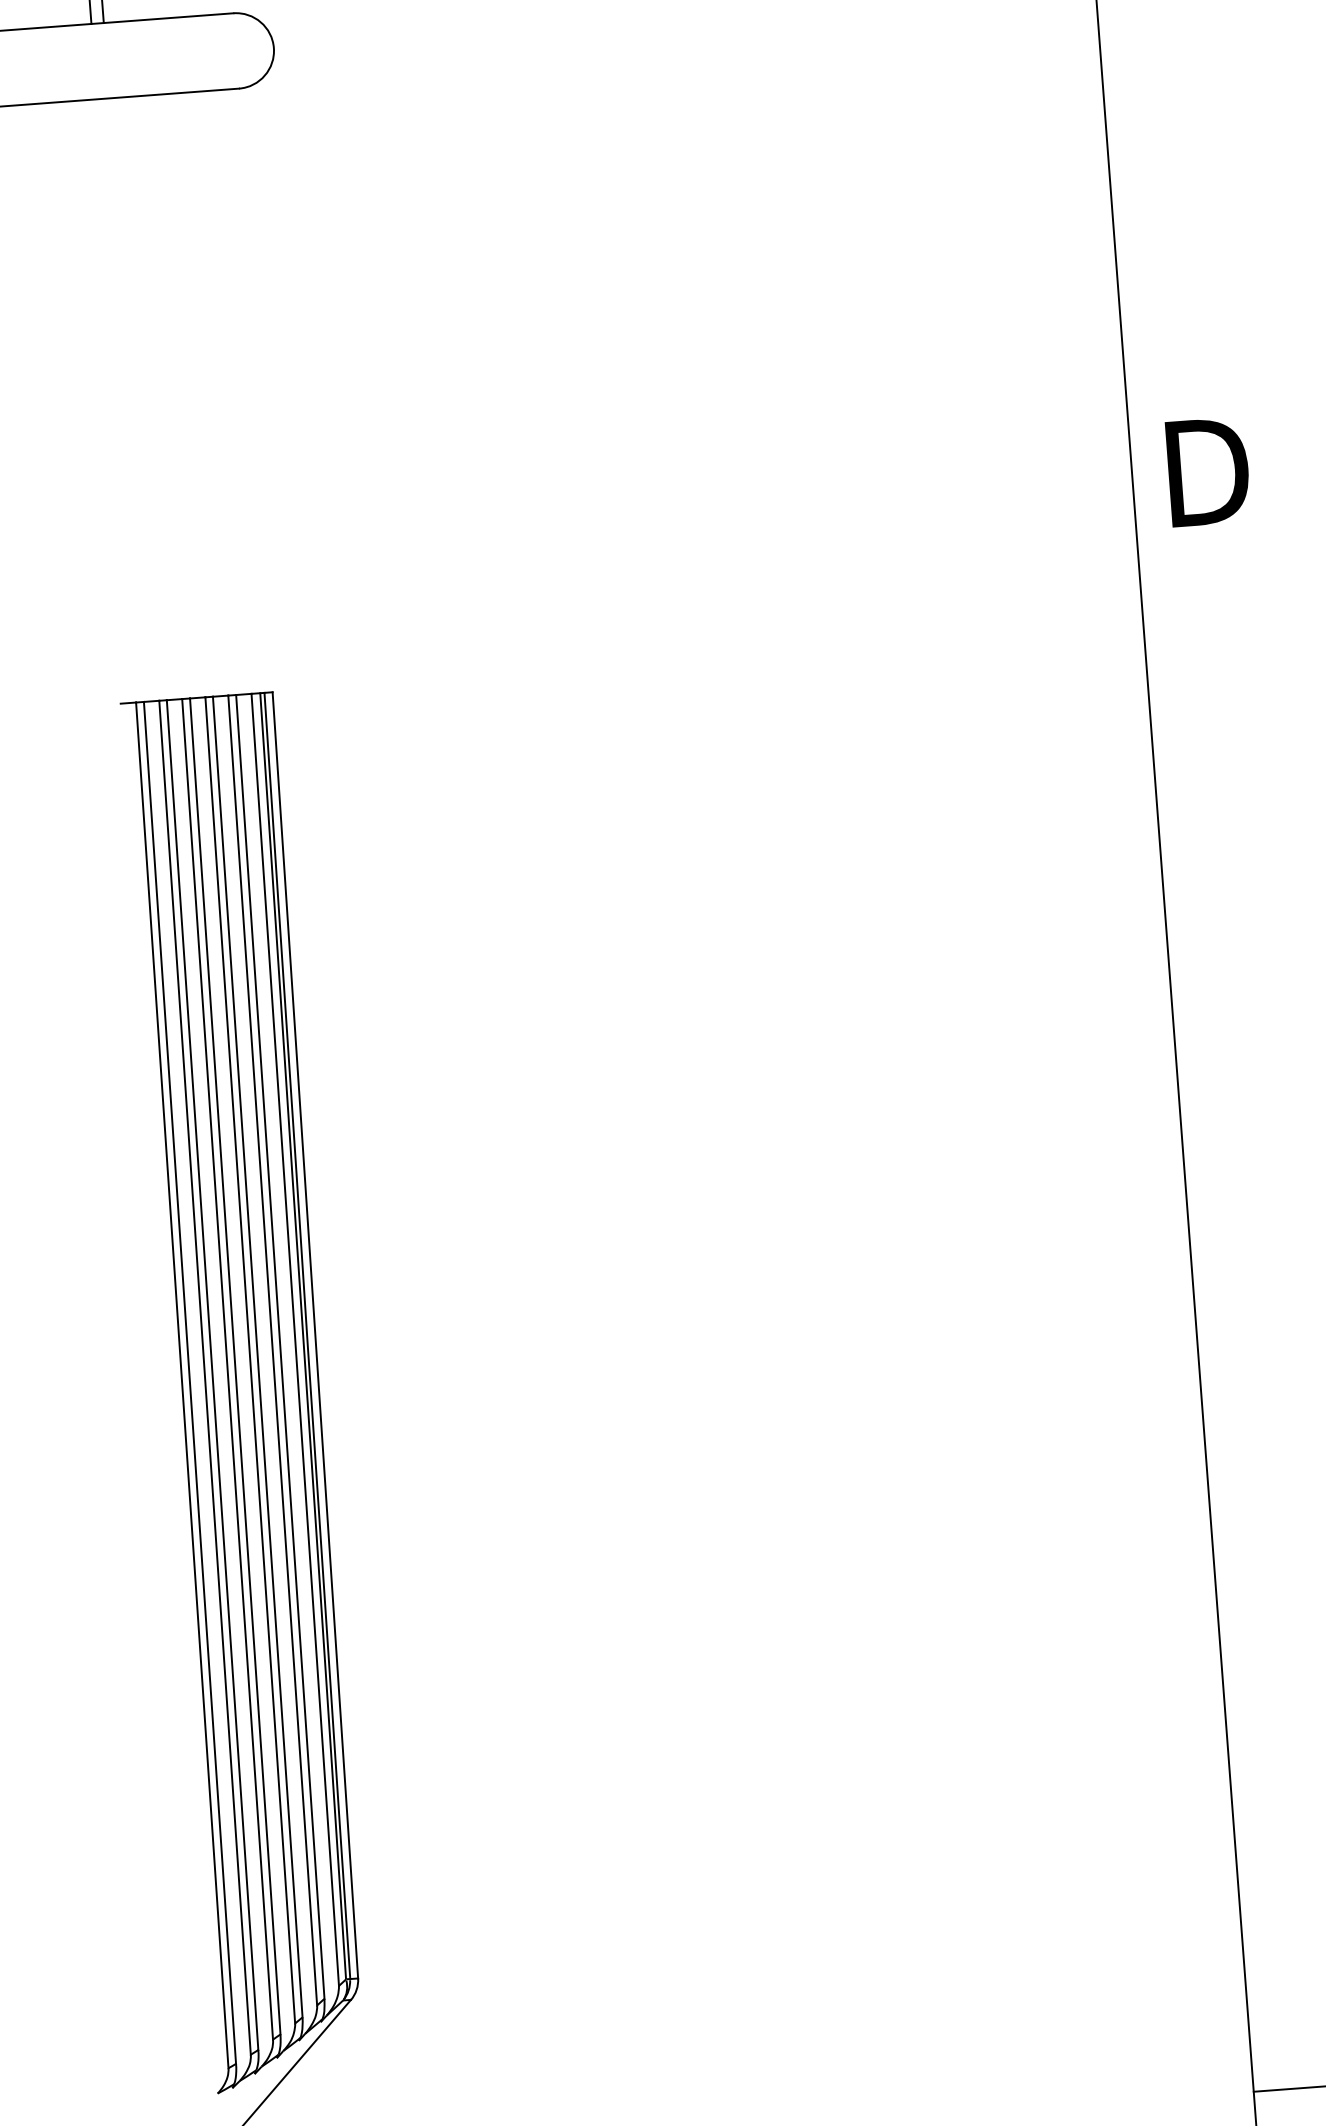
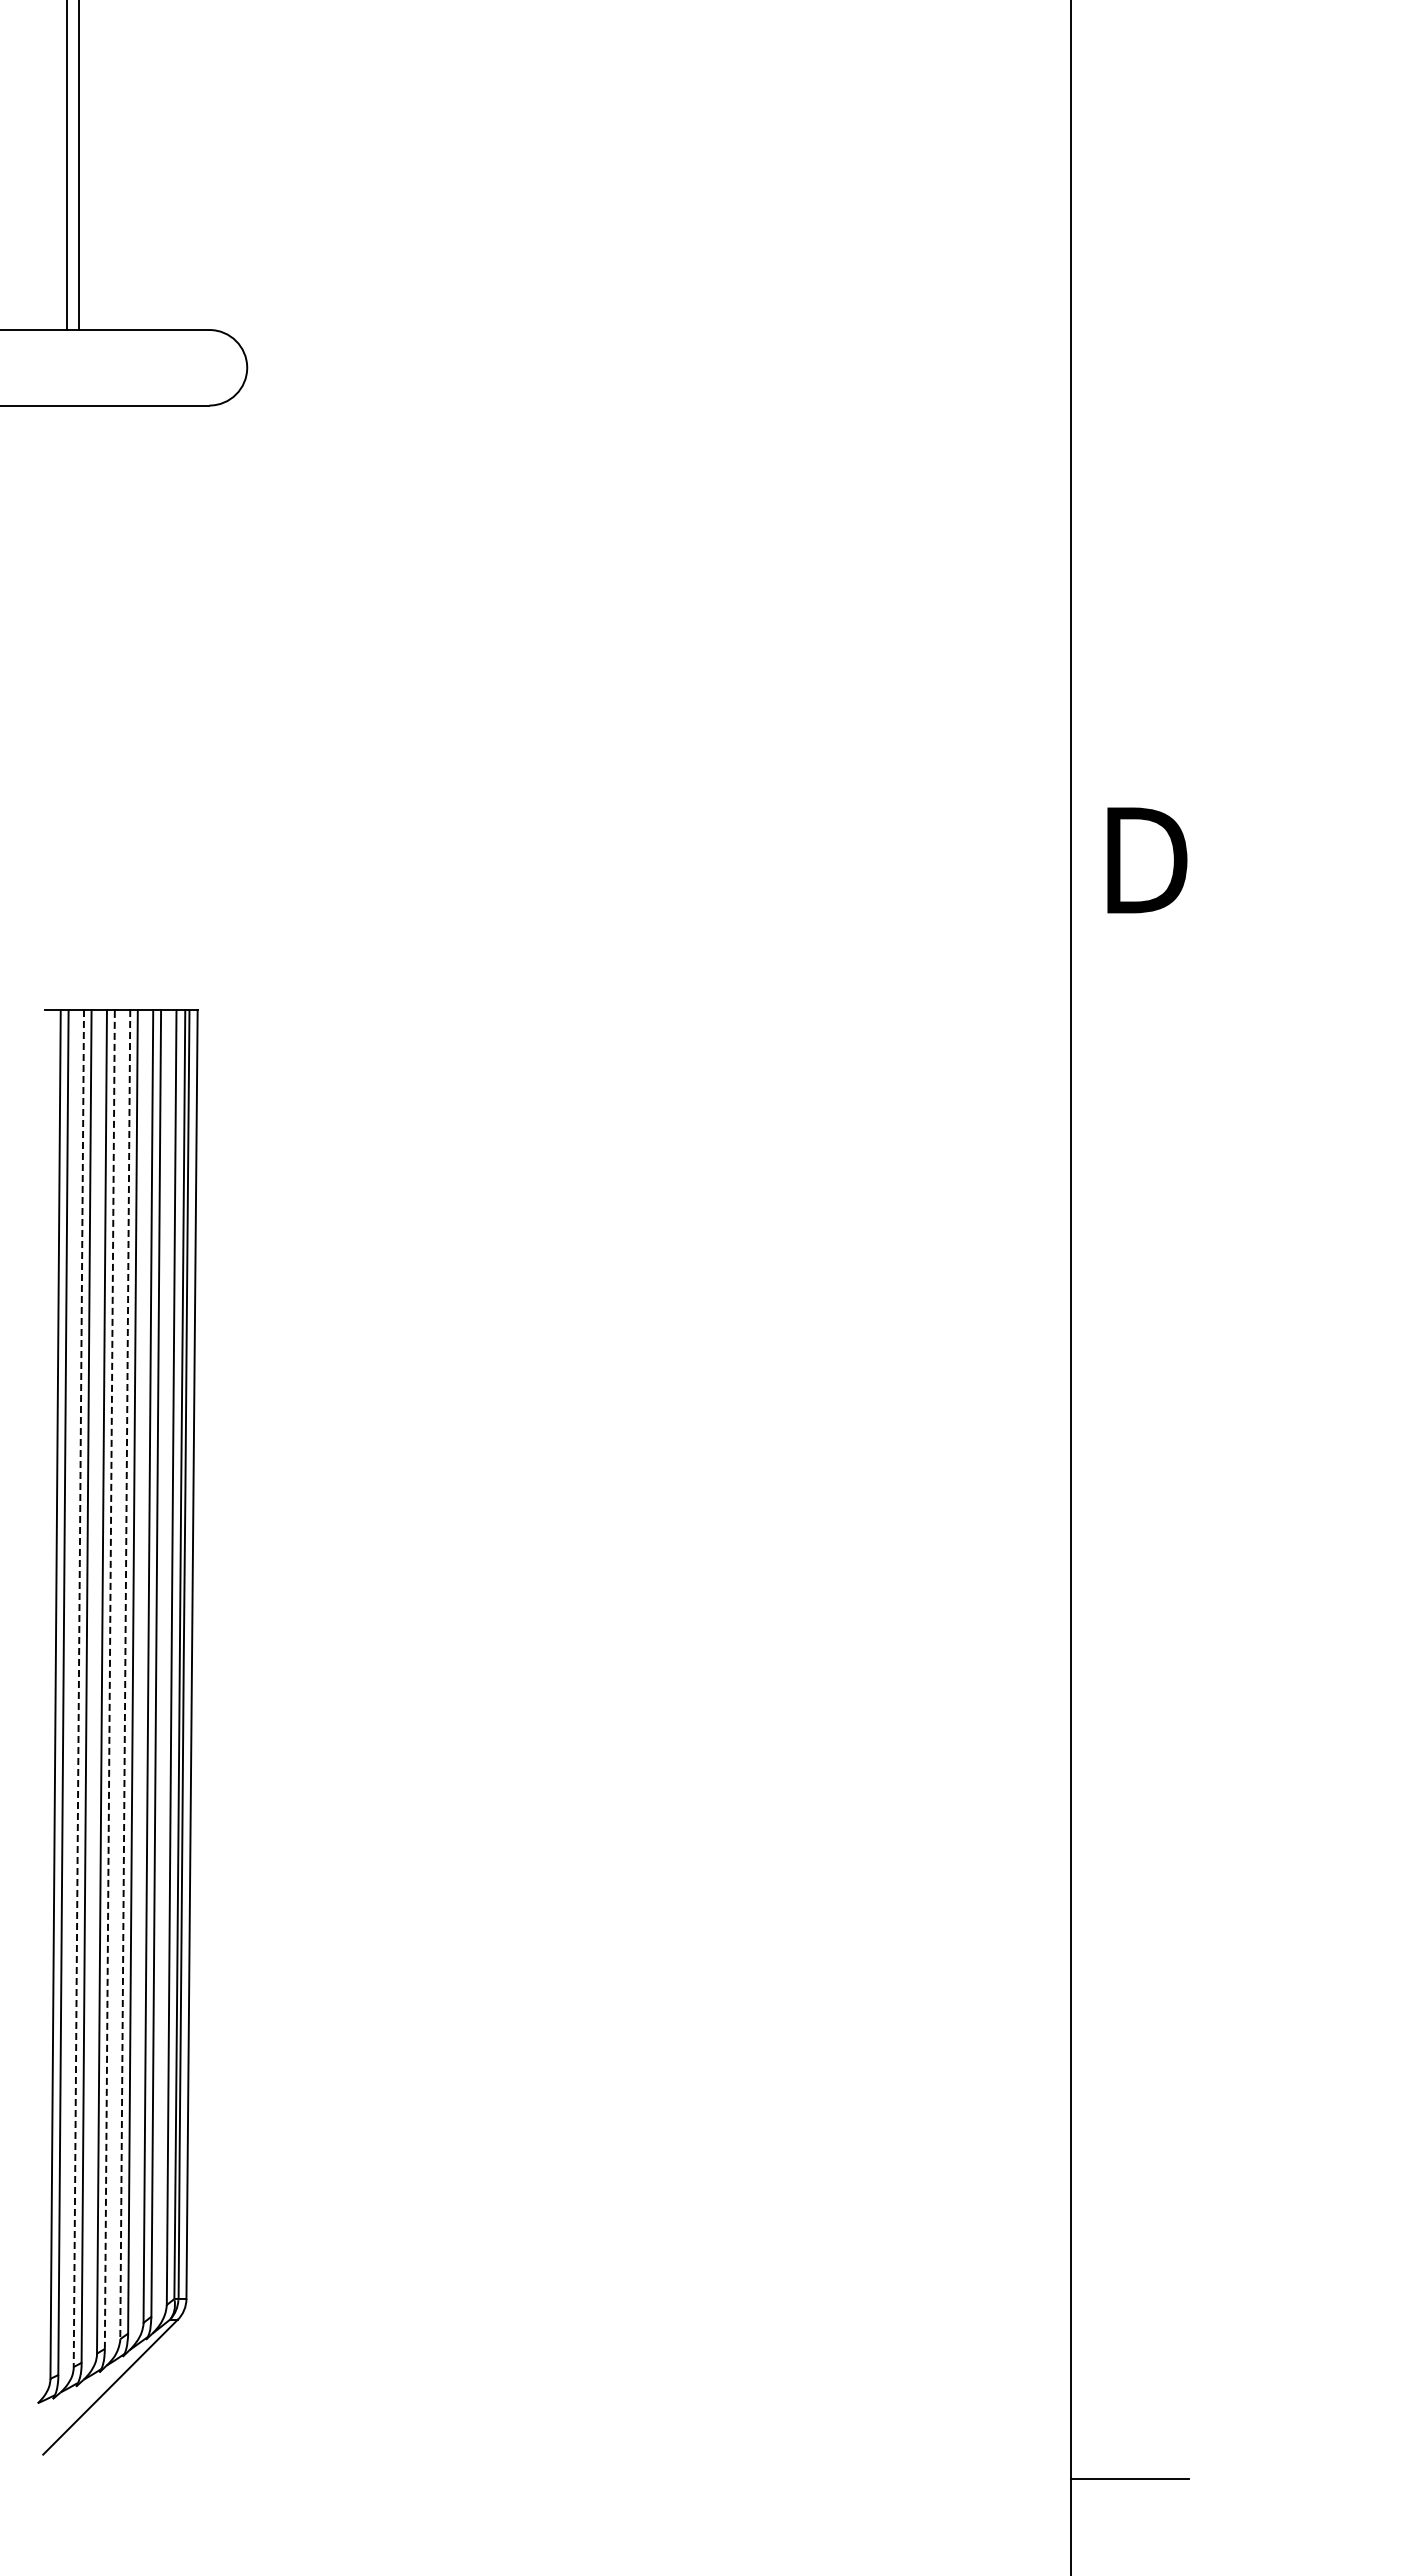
line: (250, 1360) -> (125, 1674), solid -> dashed
line: (234, 1365) -> (109, 1678), solid -> dashed
line: (204, 1377) -> (78, 1688), solid -> dashed

